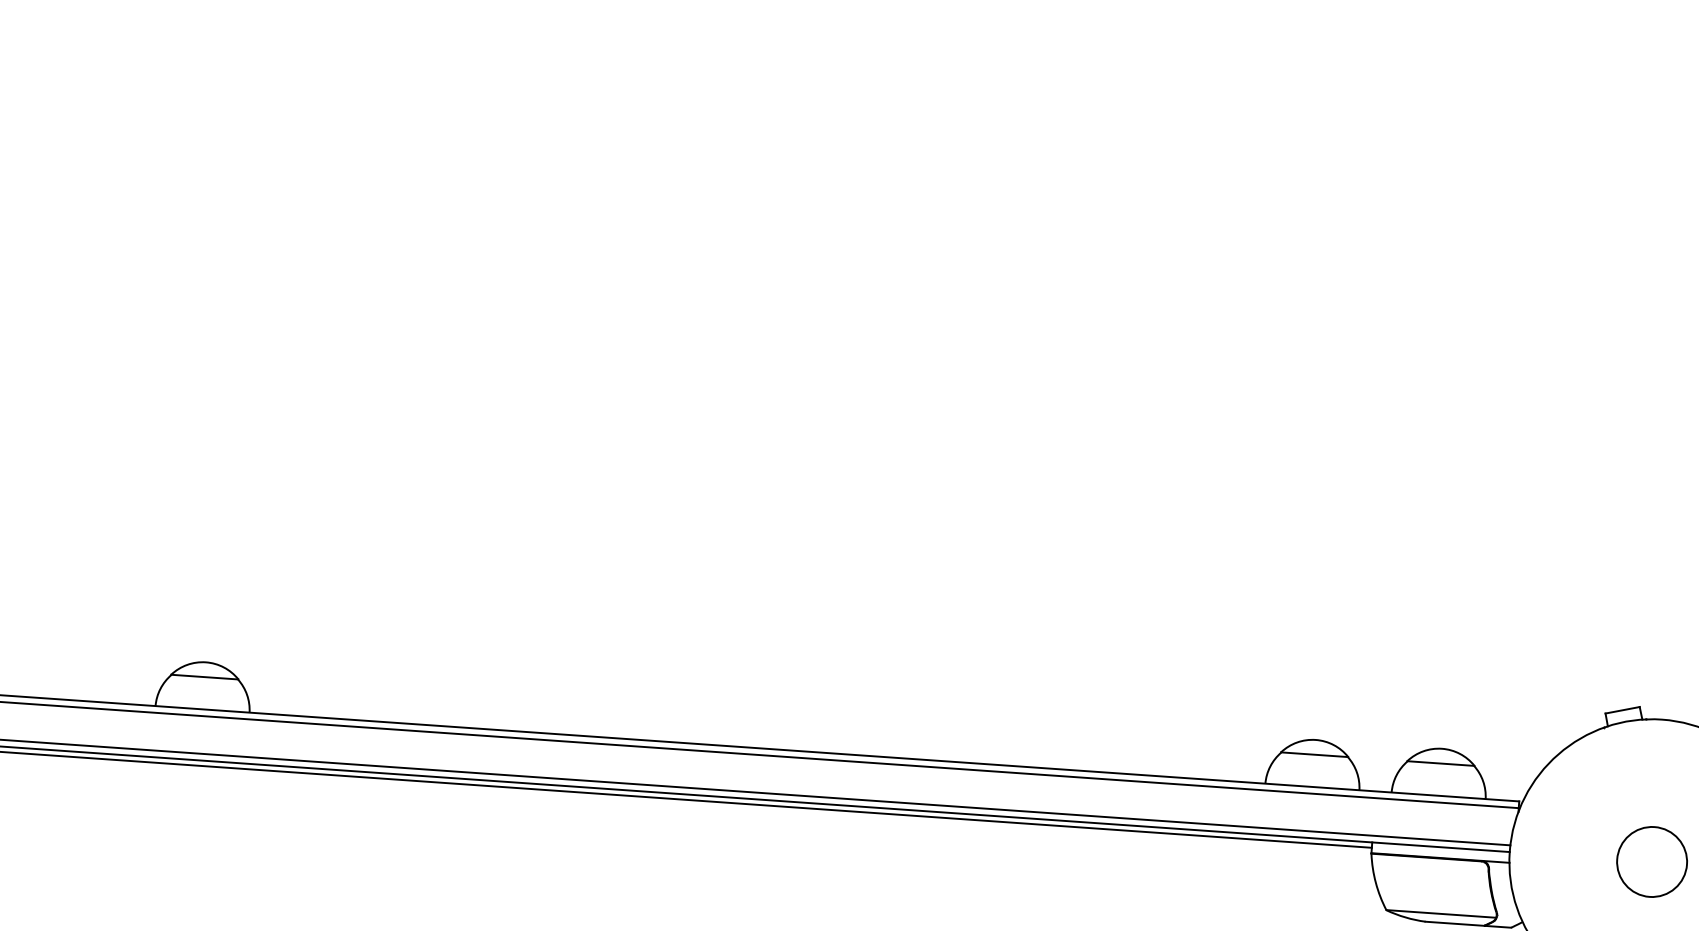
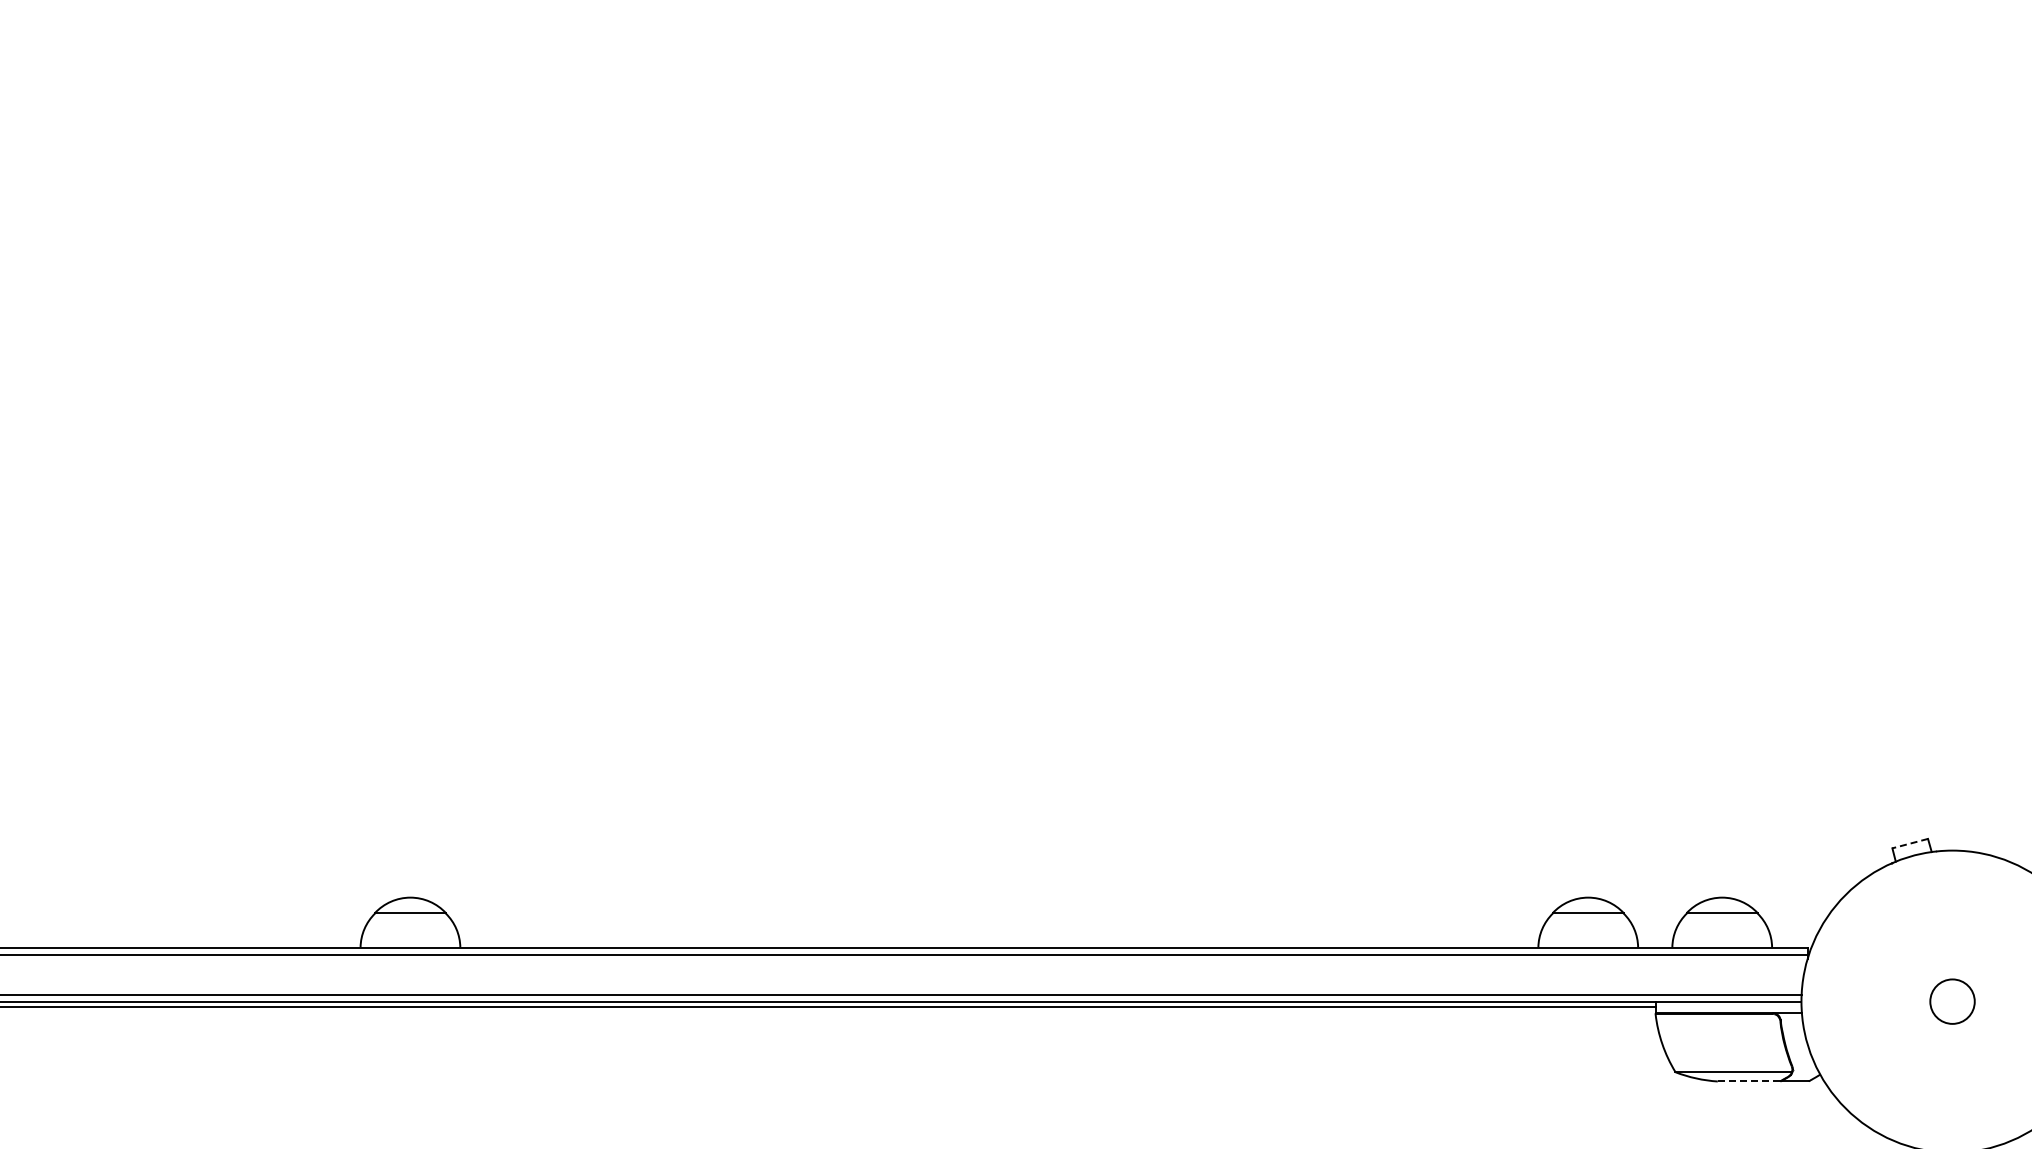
line: (1621, 710) -> (1909, 843), solid -> dashed
circle: (1652, 861) -> (1952, 1001), size x0.6
line: (1455, 923) -> (1749, 1081), solid -> dashed

